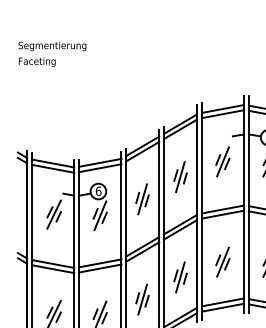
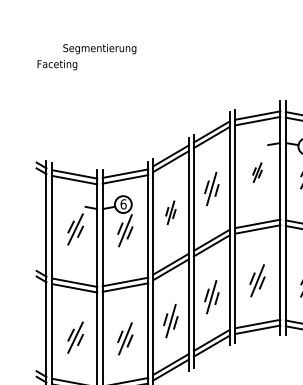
text: (52, 46) -> (99, 49), moved
part: (222, 161) -> (257, 172), size x0.6
part: (142, 198) -> (170, 212), size x0.7

